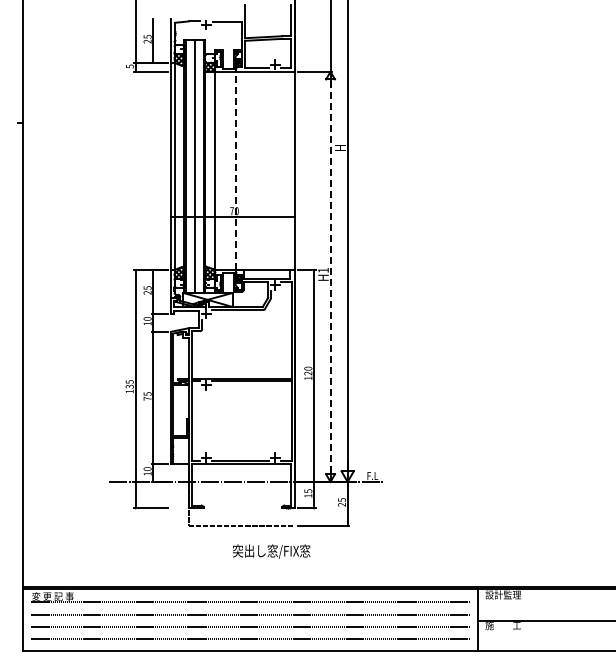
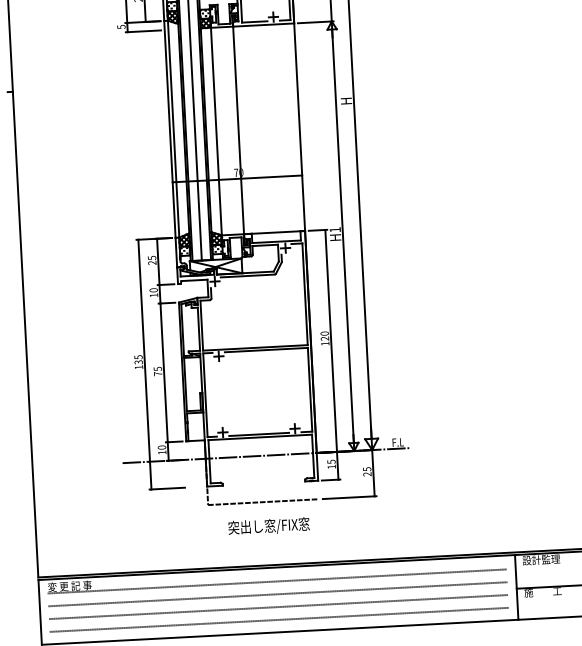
line: (236, 170) -> (238, 130), dashed -> solid
line: (330, 276) -> (342, 235), dashed -> solid
text: (271, 551) -> (268, 526), moved

